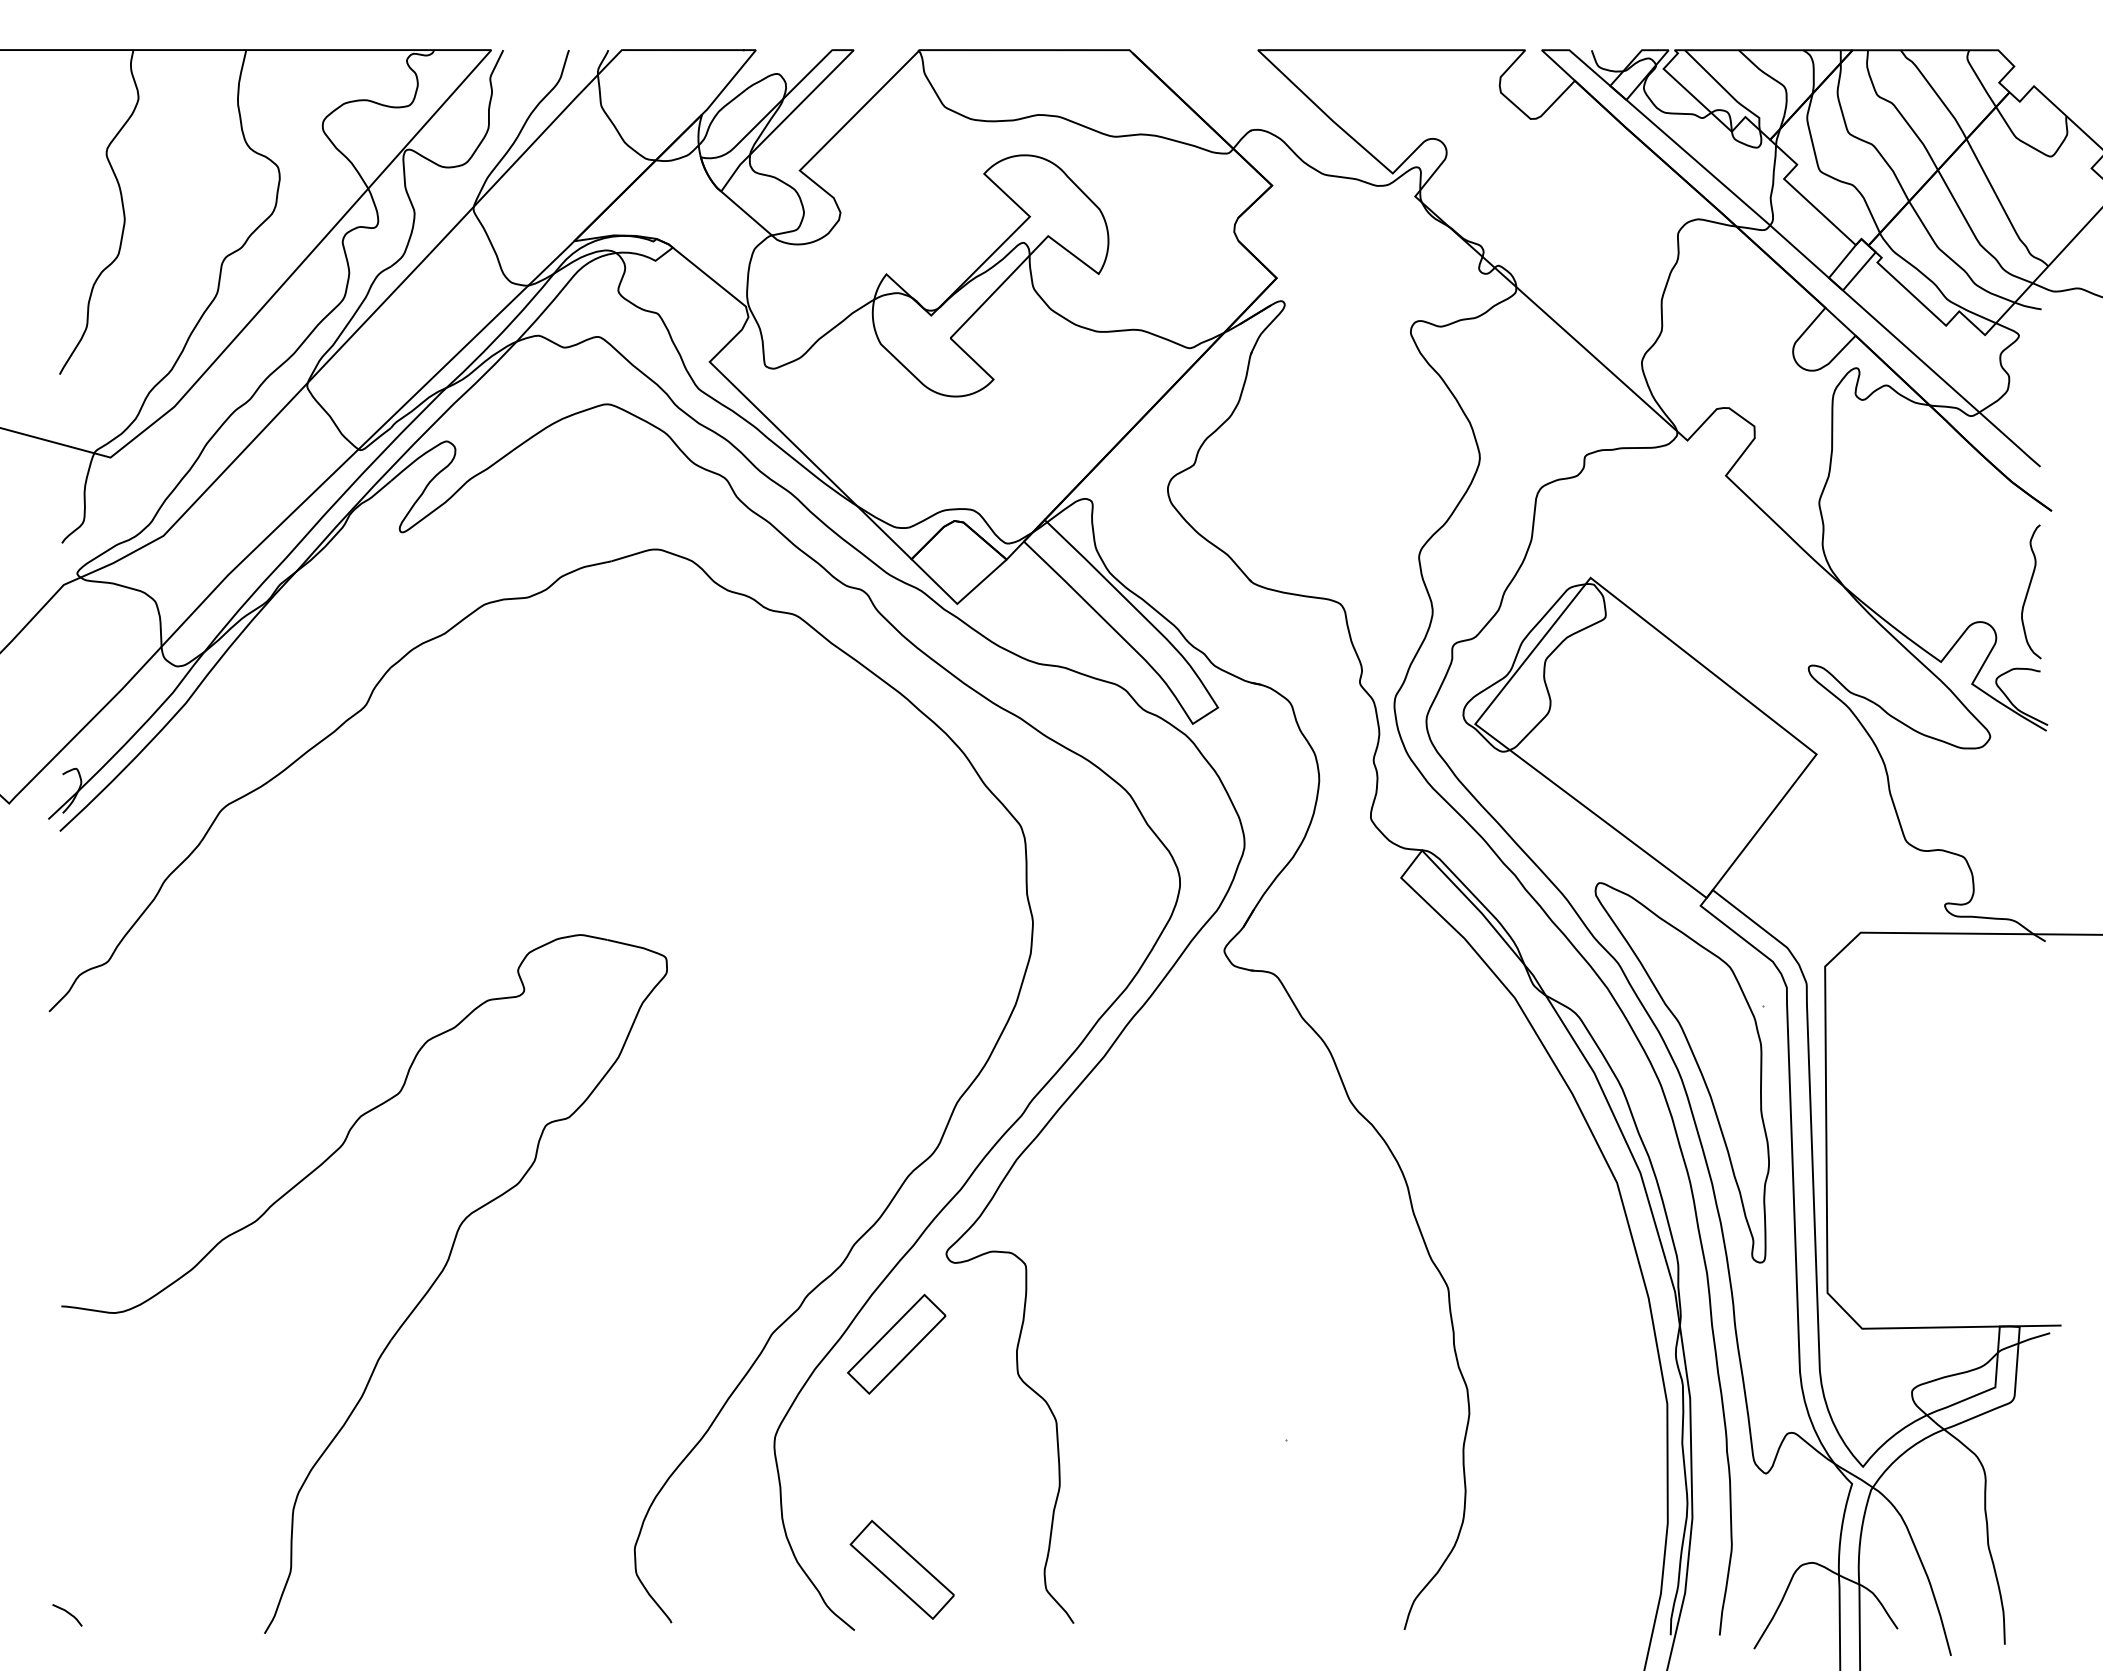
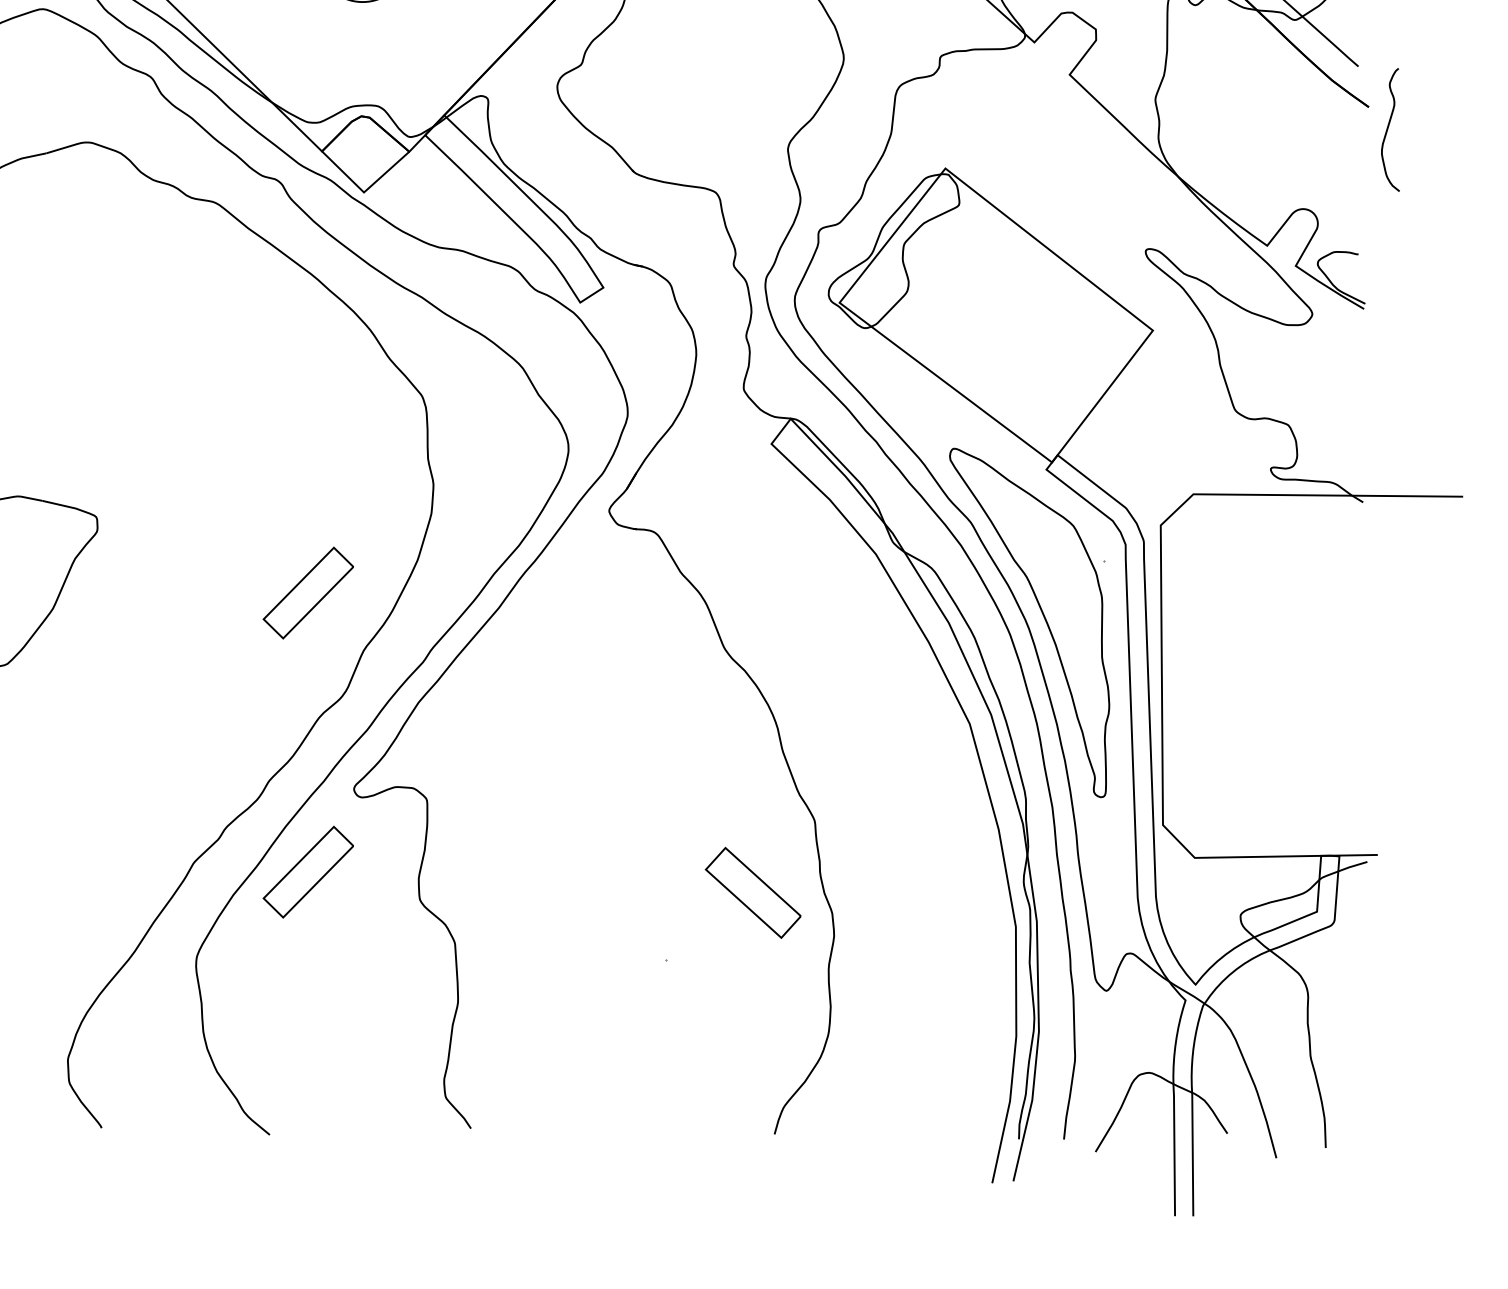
curve: (2029, 590) -> (1388, 128), moved
part: (896, 1039) -> (308, 592), added
part: (901, 1569) -> (752, 892), moved

